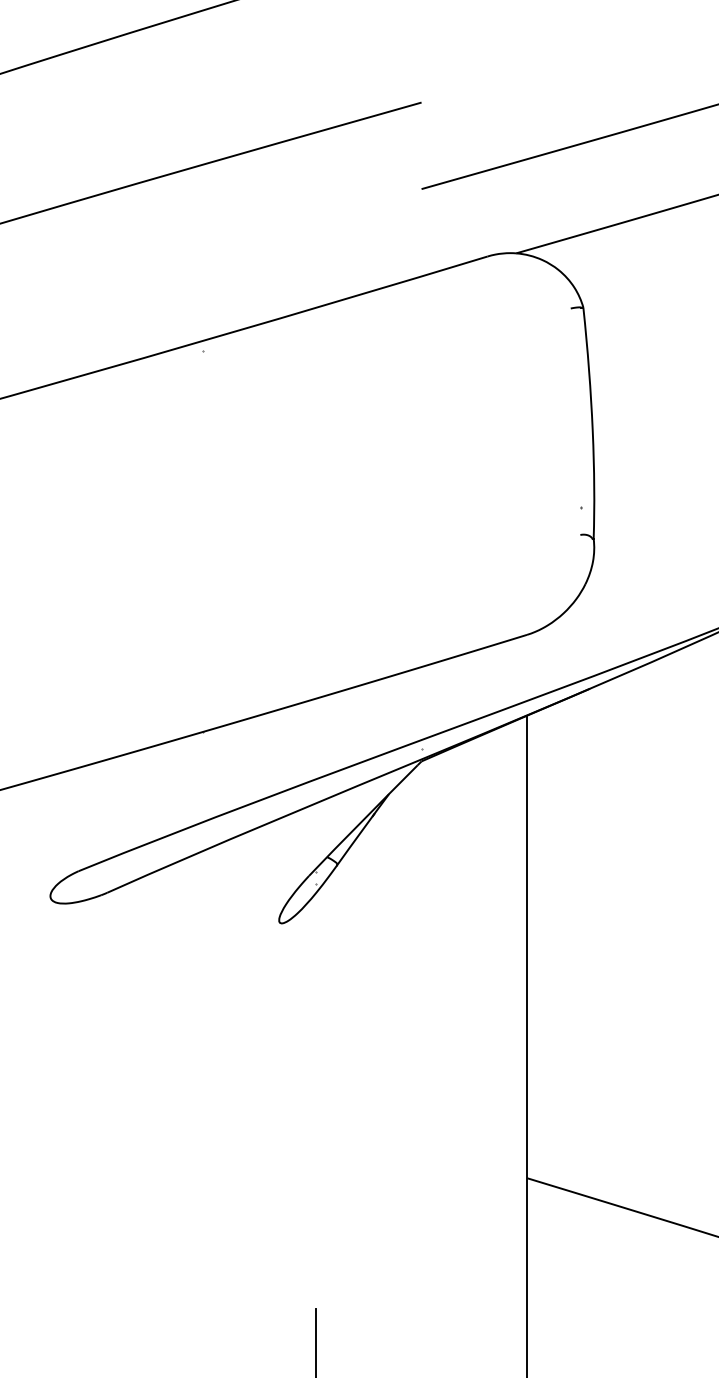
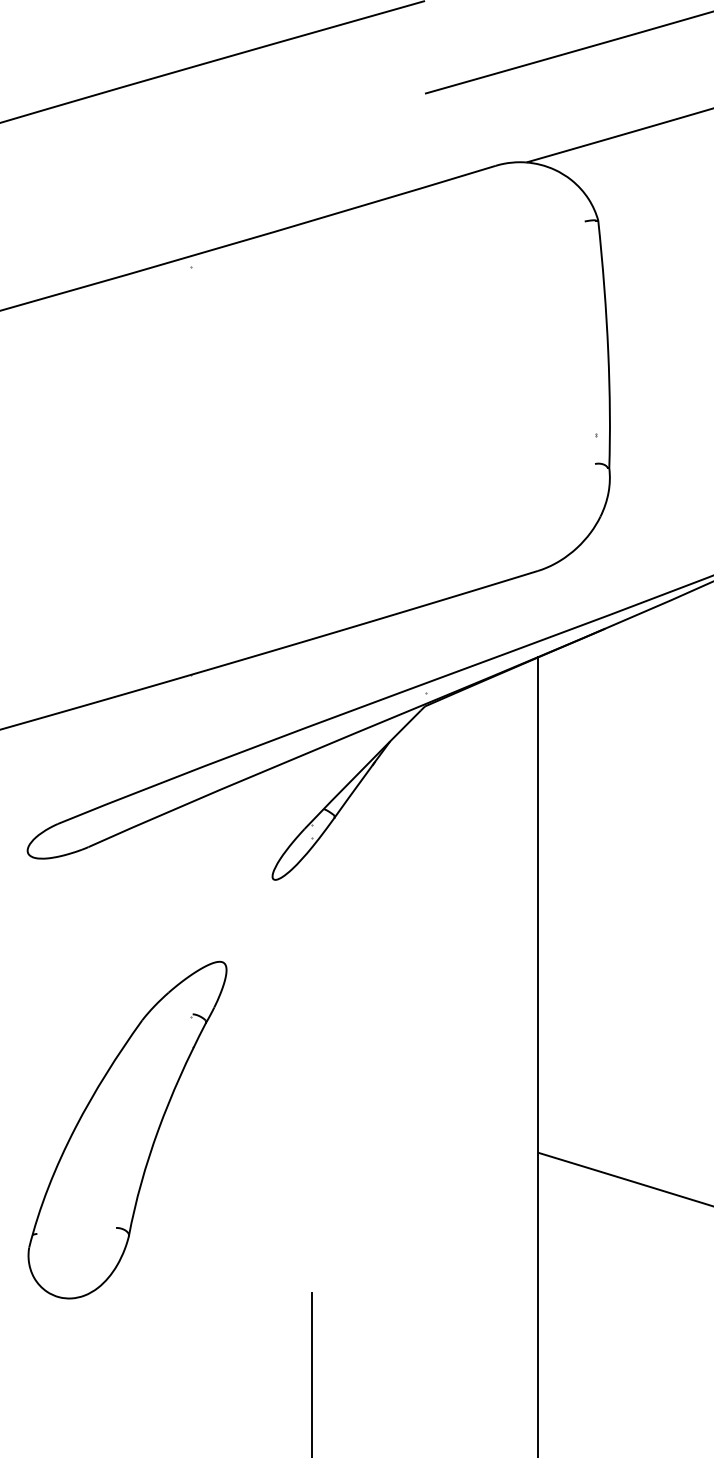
part: (143, 1157) -> (127, 1130), added

